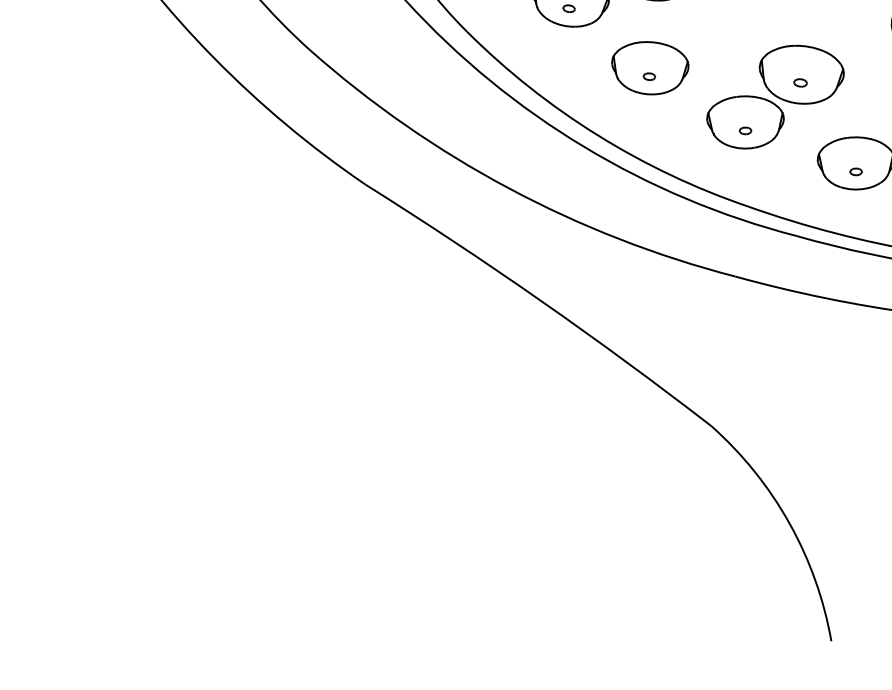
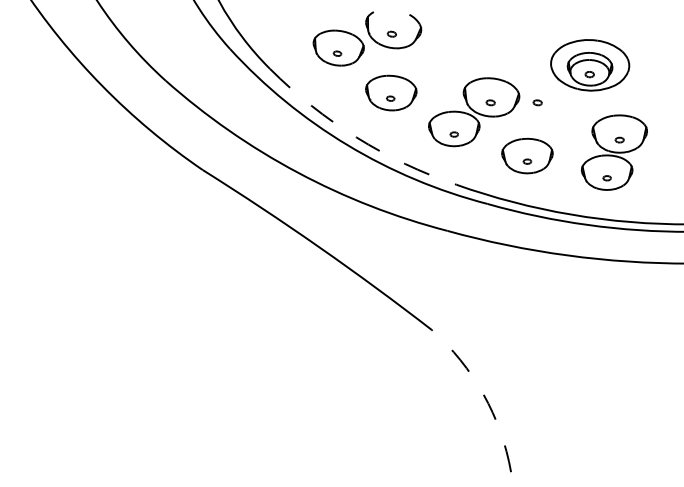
part: (871, 82) -> (537, 102), added
arc: (597, 135) -> (356, 137), solid -> dashed
arc: (789, 523) -> (483, 394), solid -> dashed

